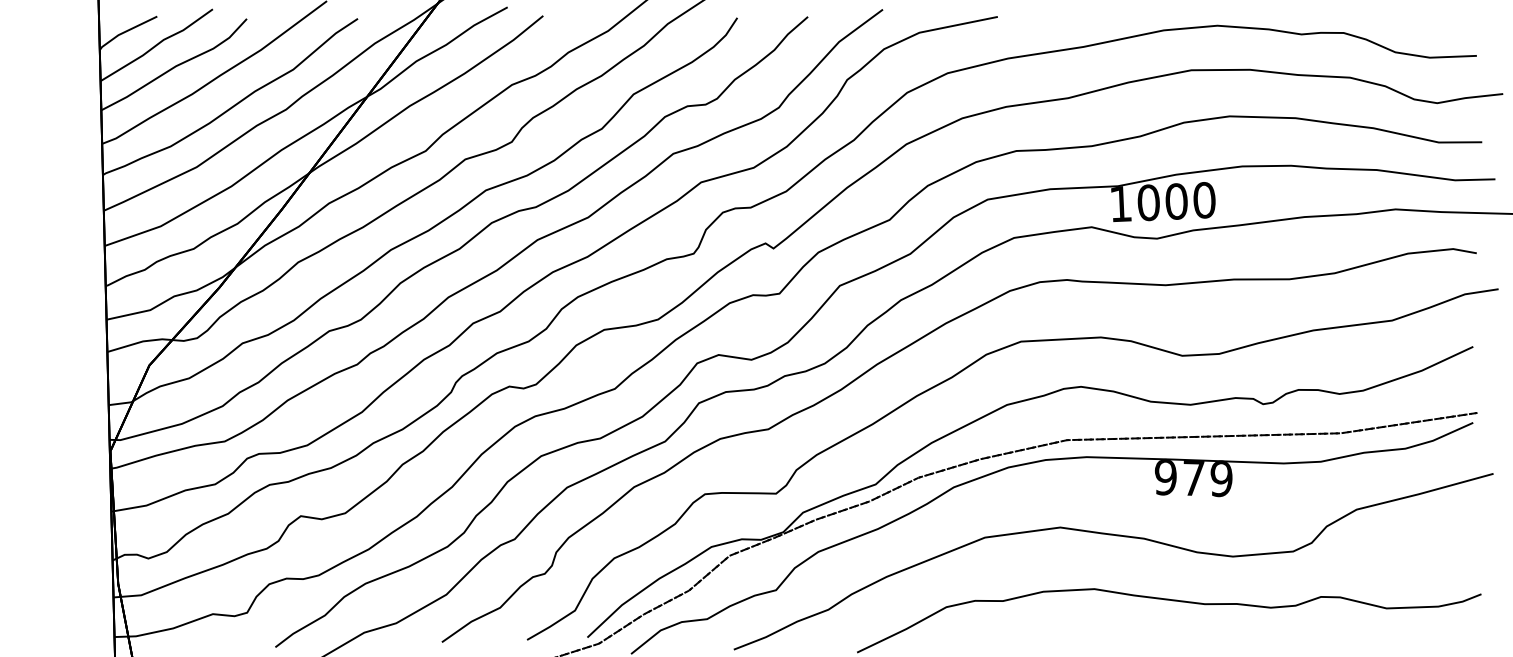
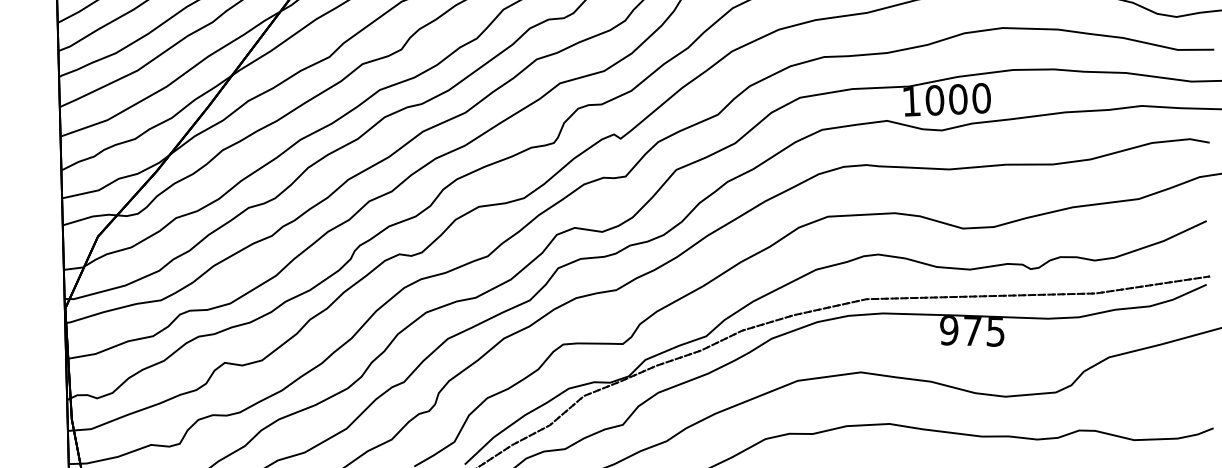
text: (1221, 478) -> (995, 331), 979 -> 975

